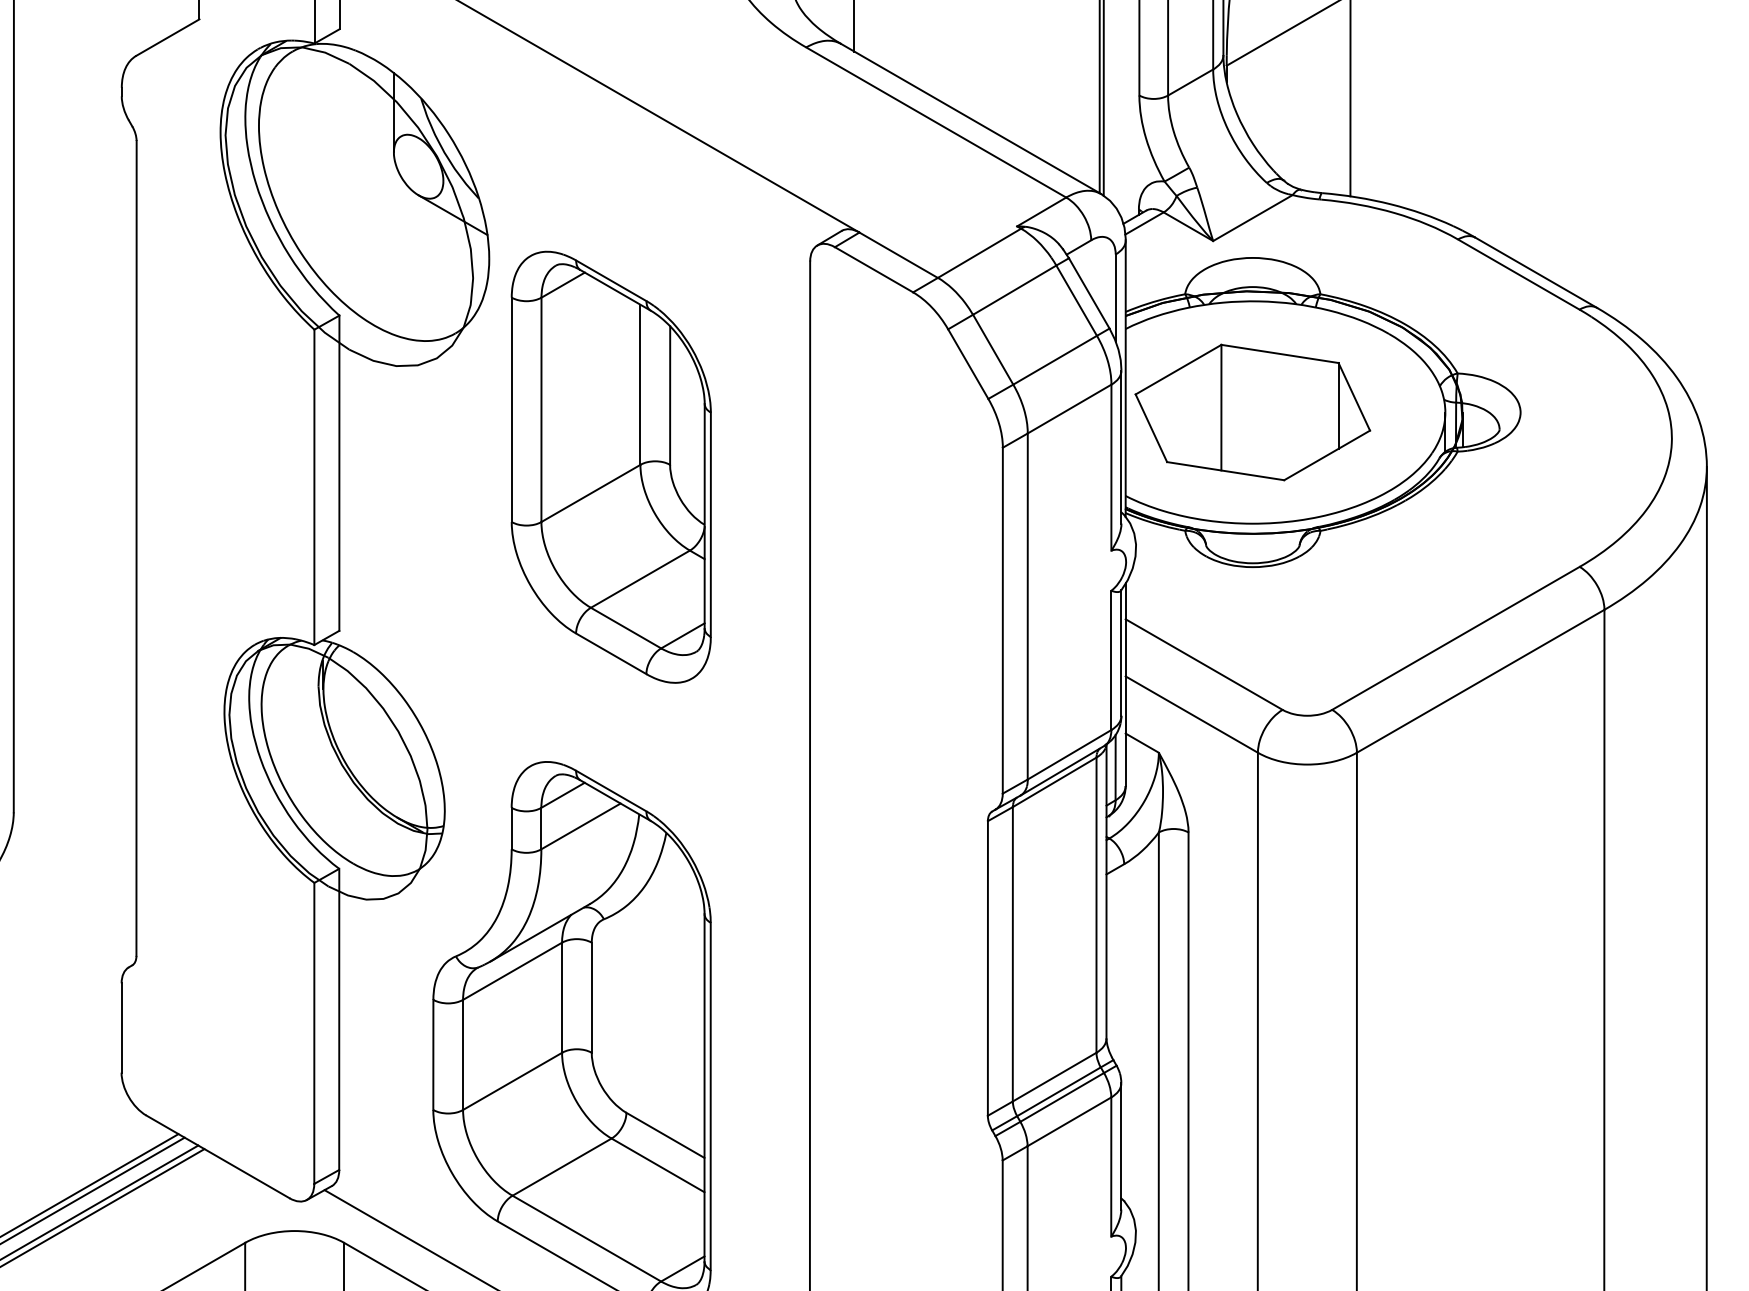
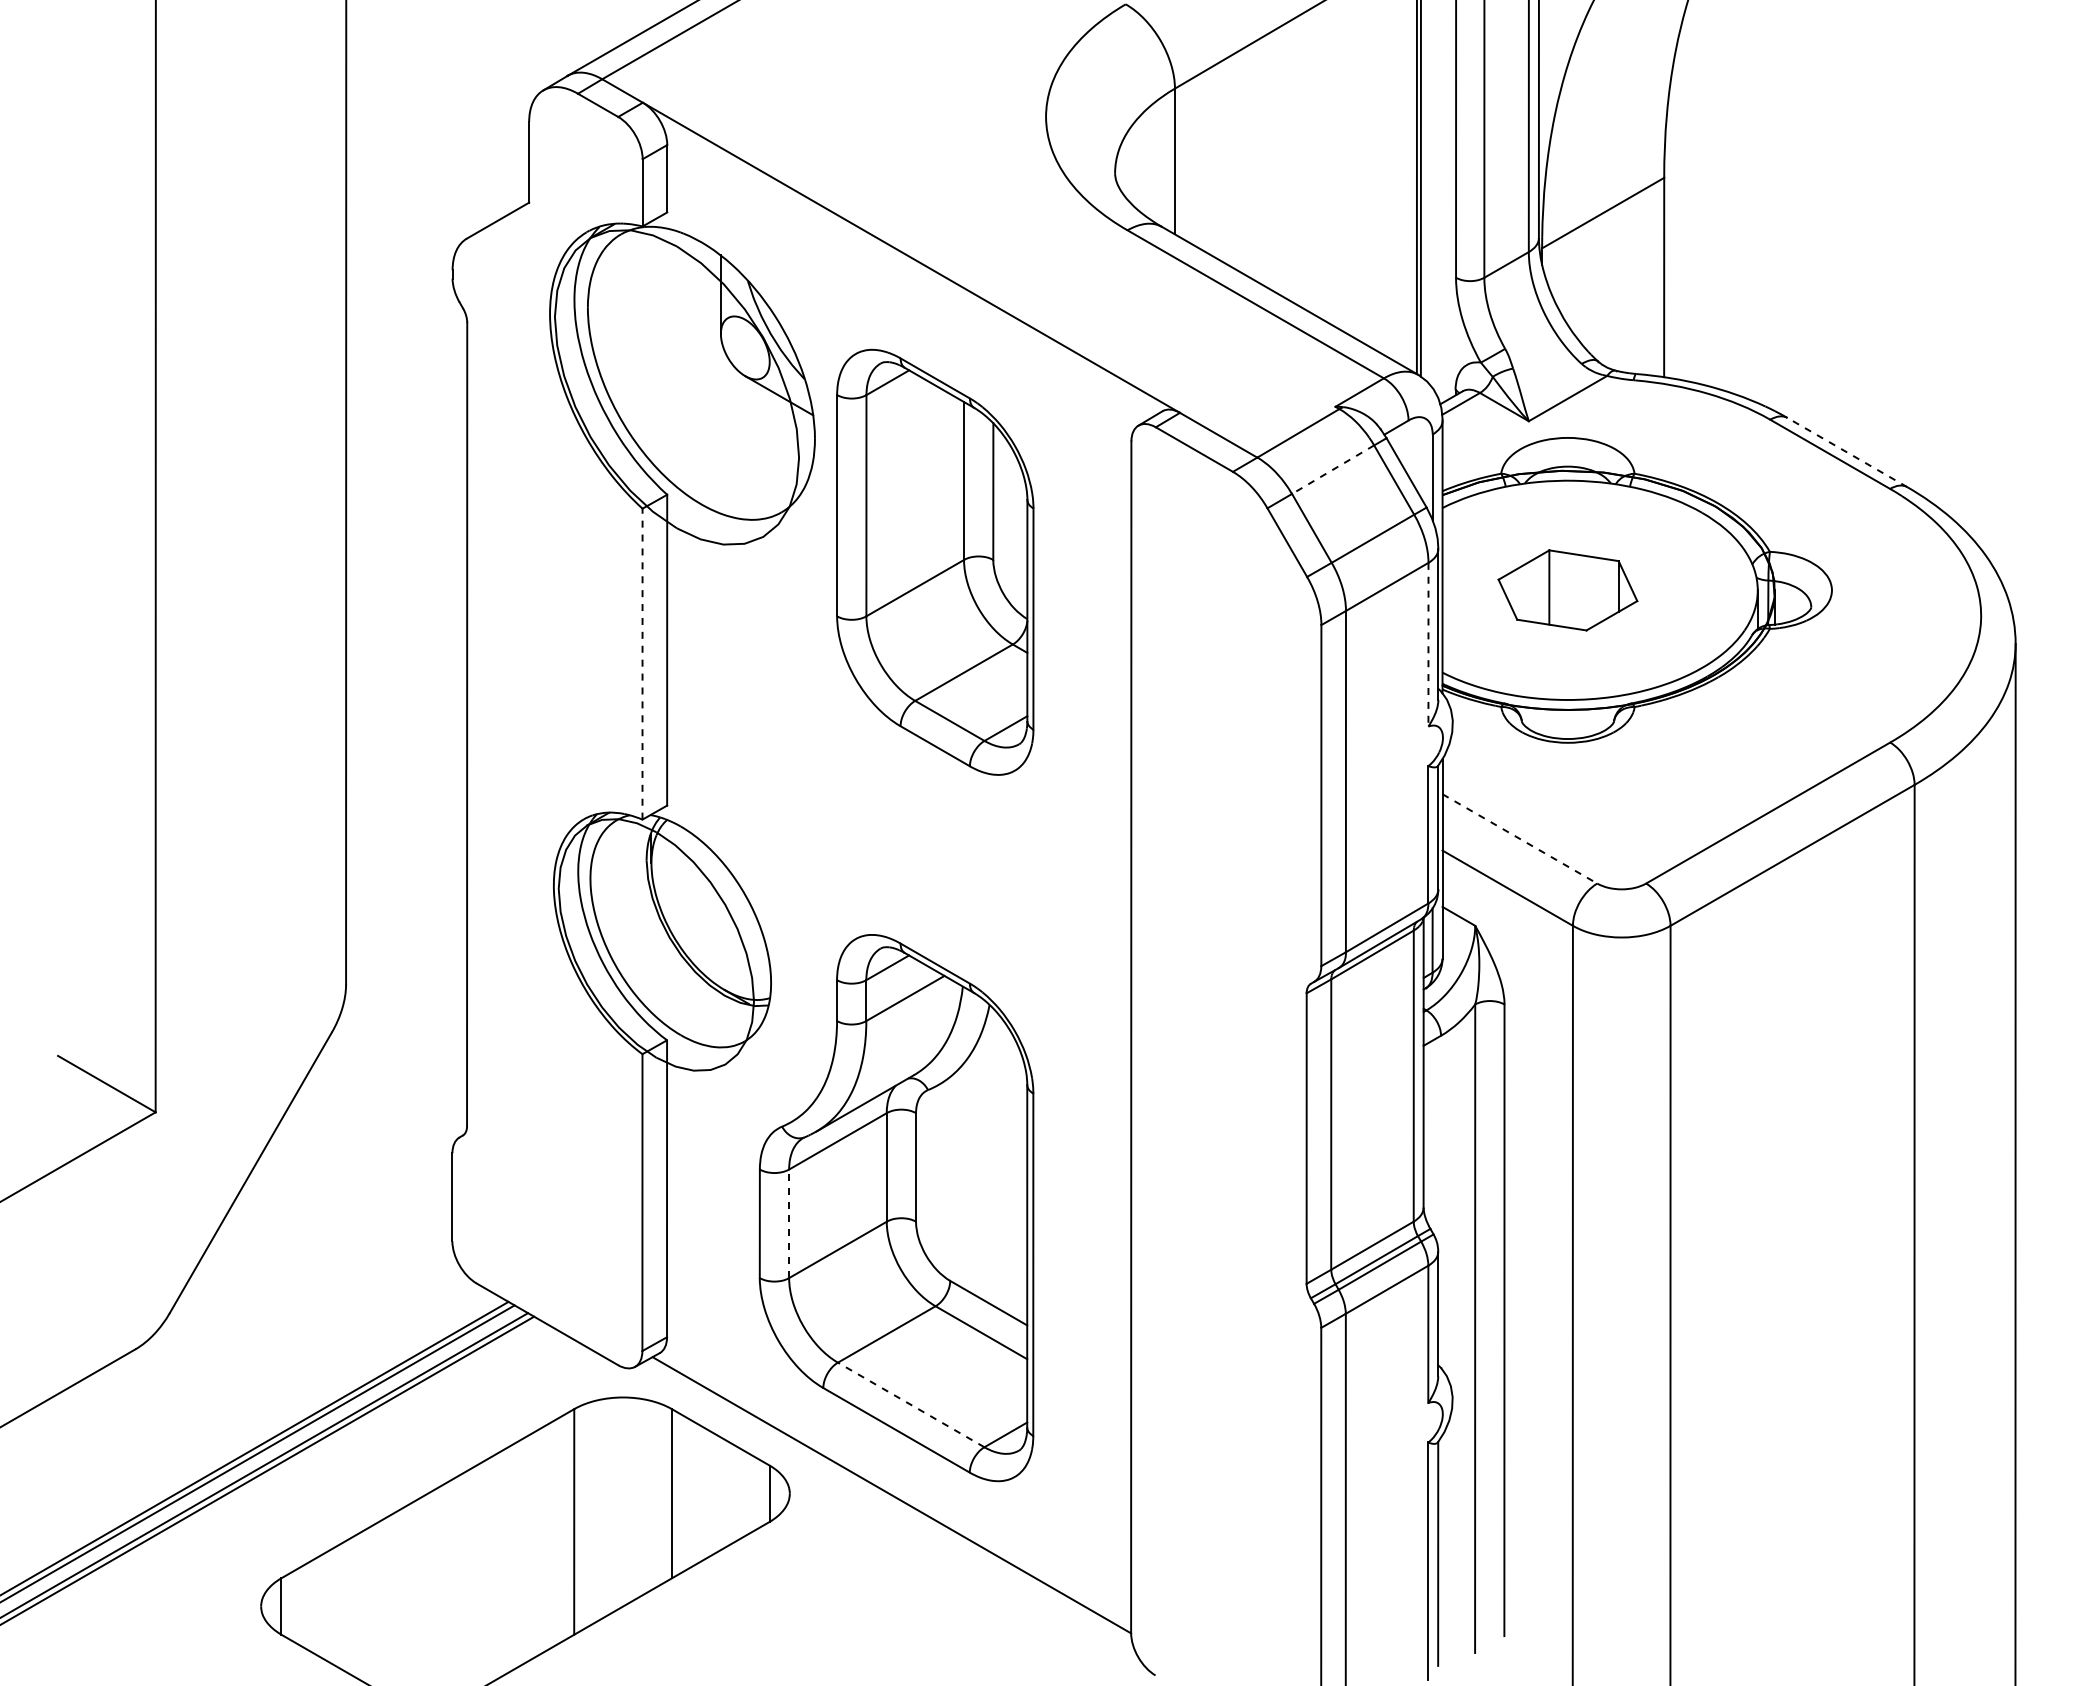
line: (1536, 272) -> (1847, 452), solid -> dashed
line: (1015, 289) -> (1333, 469), solid -> dashed
part: (1252, 412) -> (1567, 590), size x0.6
part: (611, 466) -> (935, 561), moved
line: (1111, 467) -> (1428, 644), solid -> dashed
line: (314, 486) -> (642, 663), solid -> dashed
line: (1204, 665) -> (1520, 839), solid -> dashed
line: (463, 1054) -> (789, 1223), solid -> dashed
line: (587, 1238) -> (911, 1404), solid -> dashed

